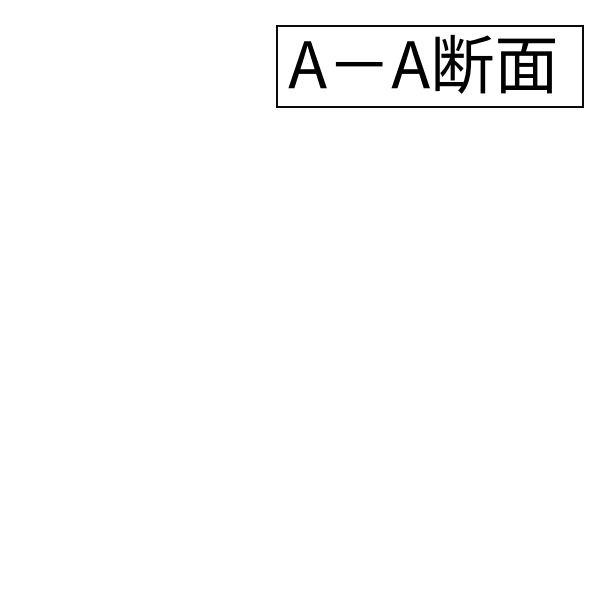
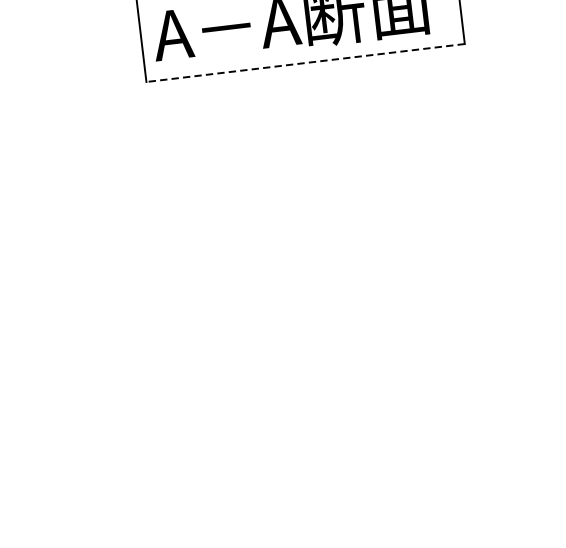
line: (429, 106) -> (304, 63), solid -> dashed

